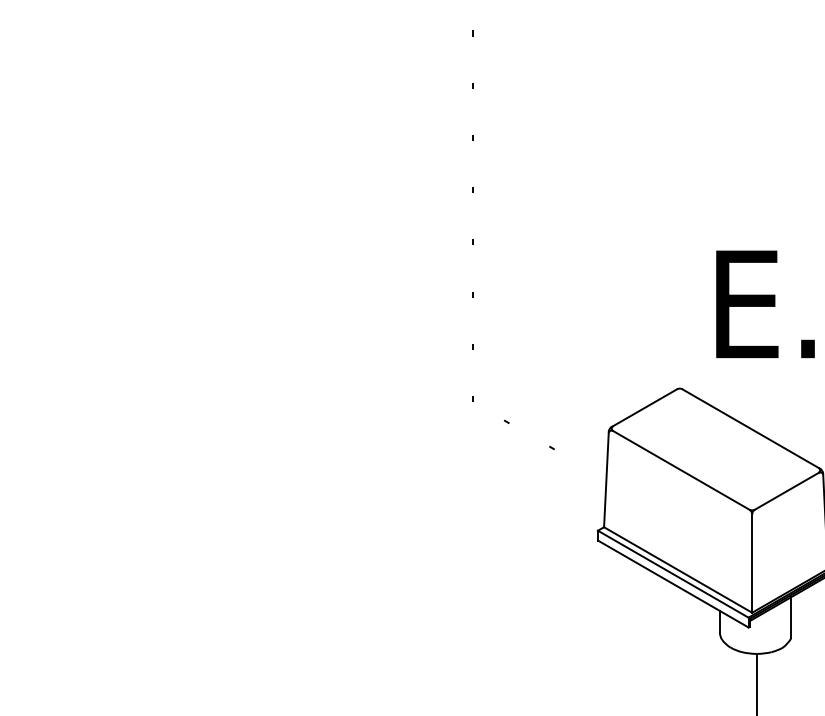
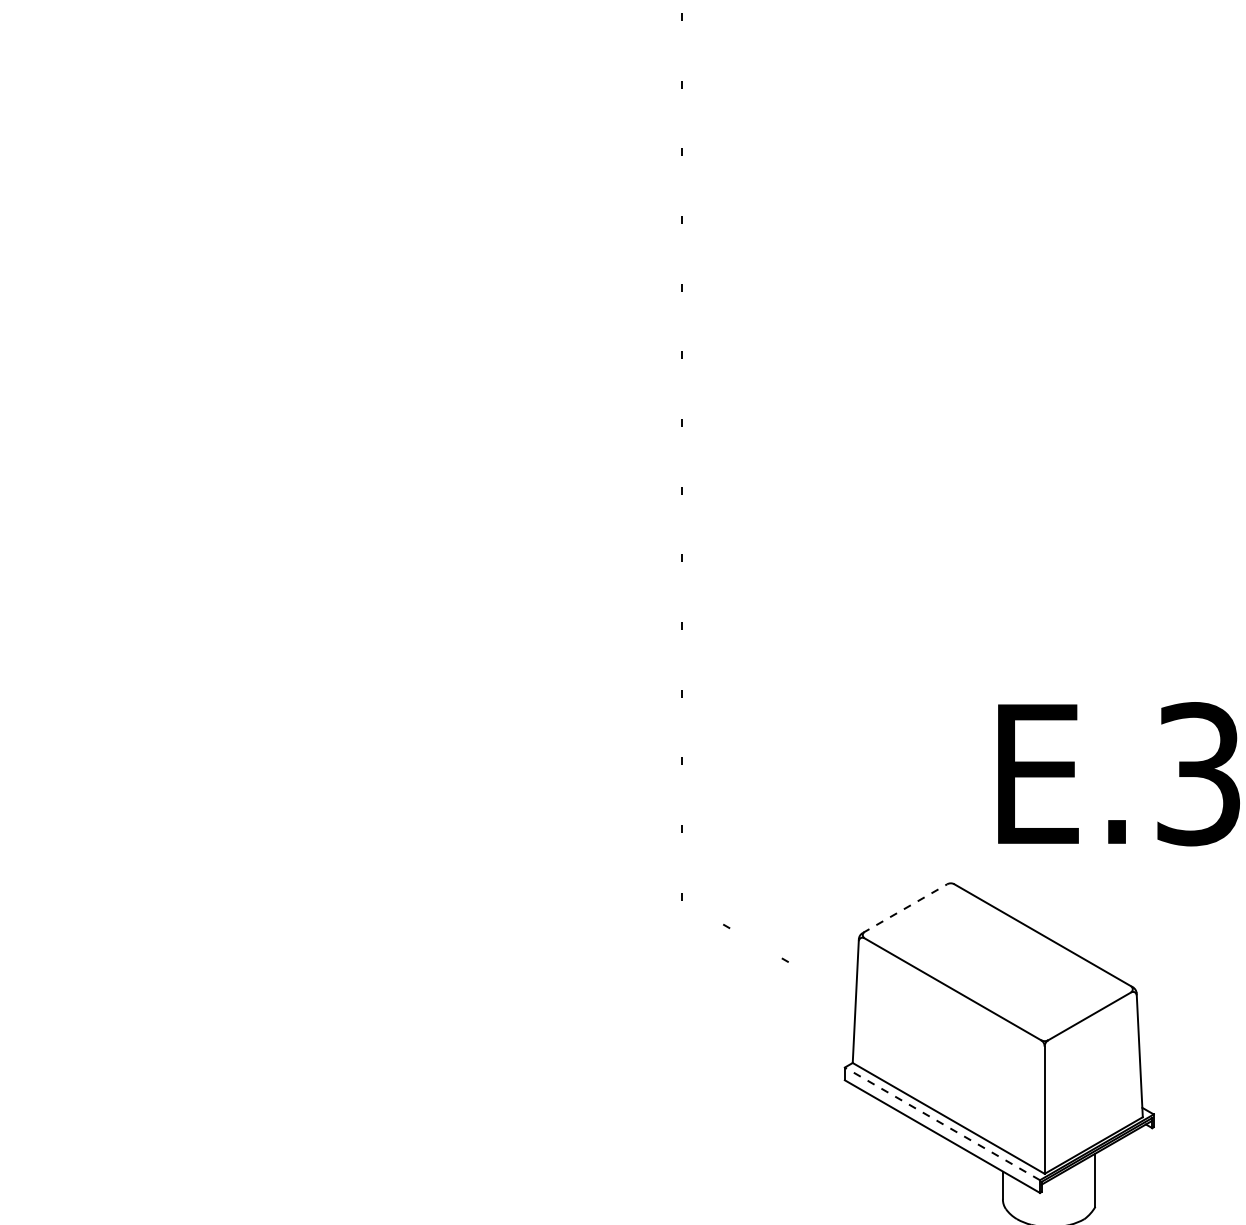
line: (644, 408) -> (904, 908), solid -> dashed
line: (673, 573) -> (942, 1123), solid -> dashed

